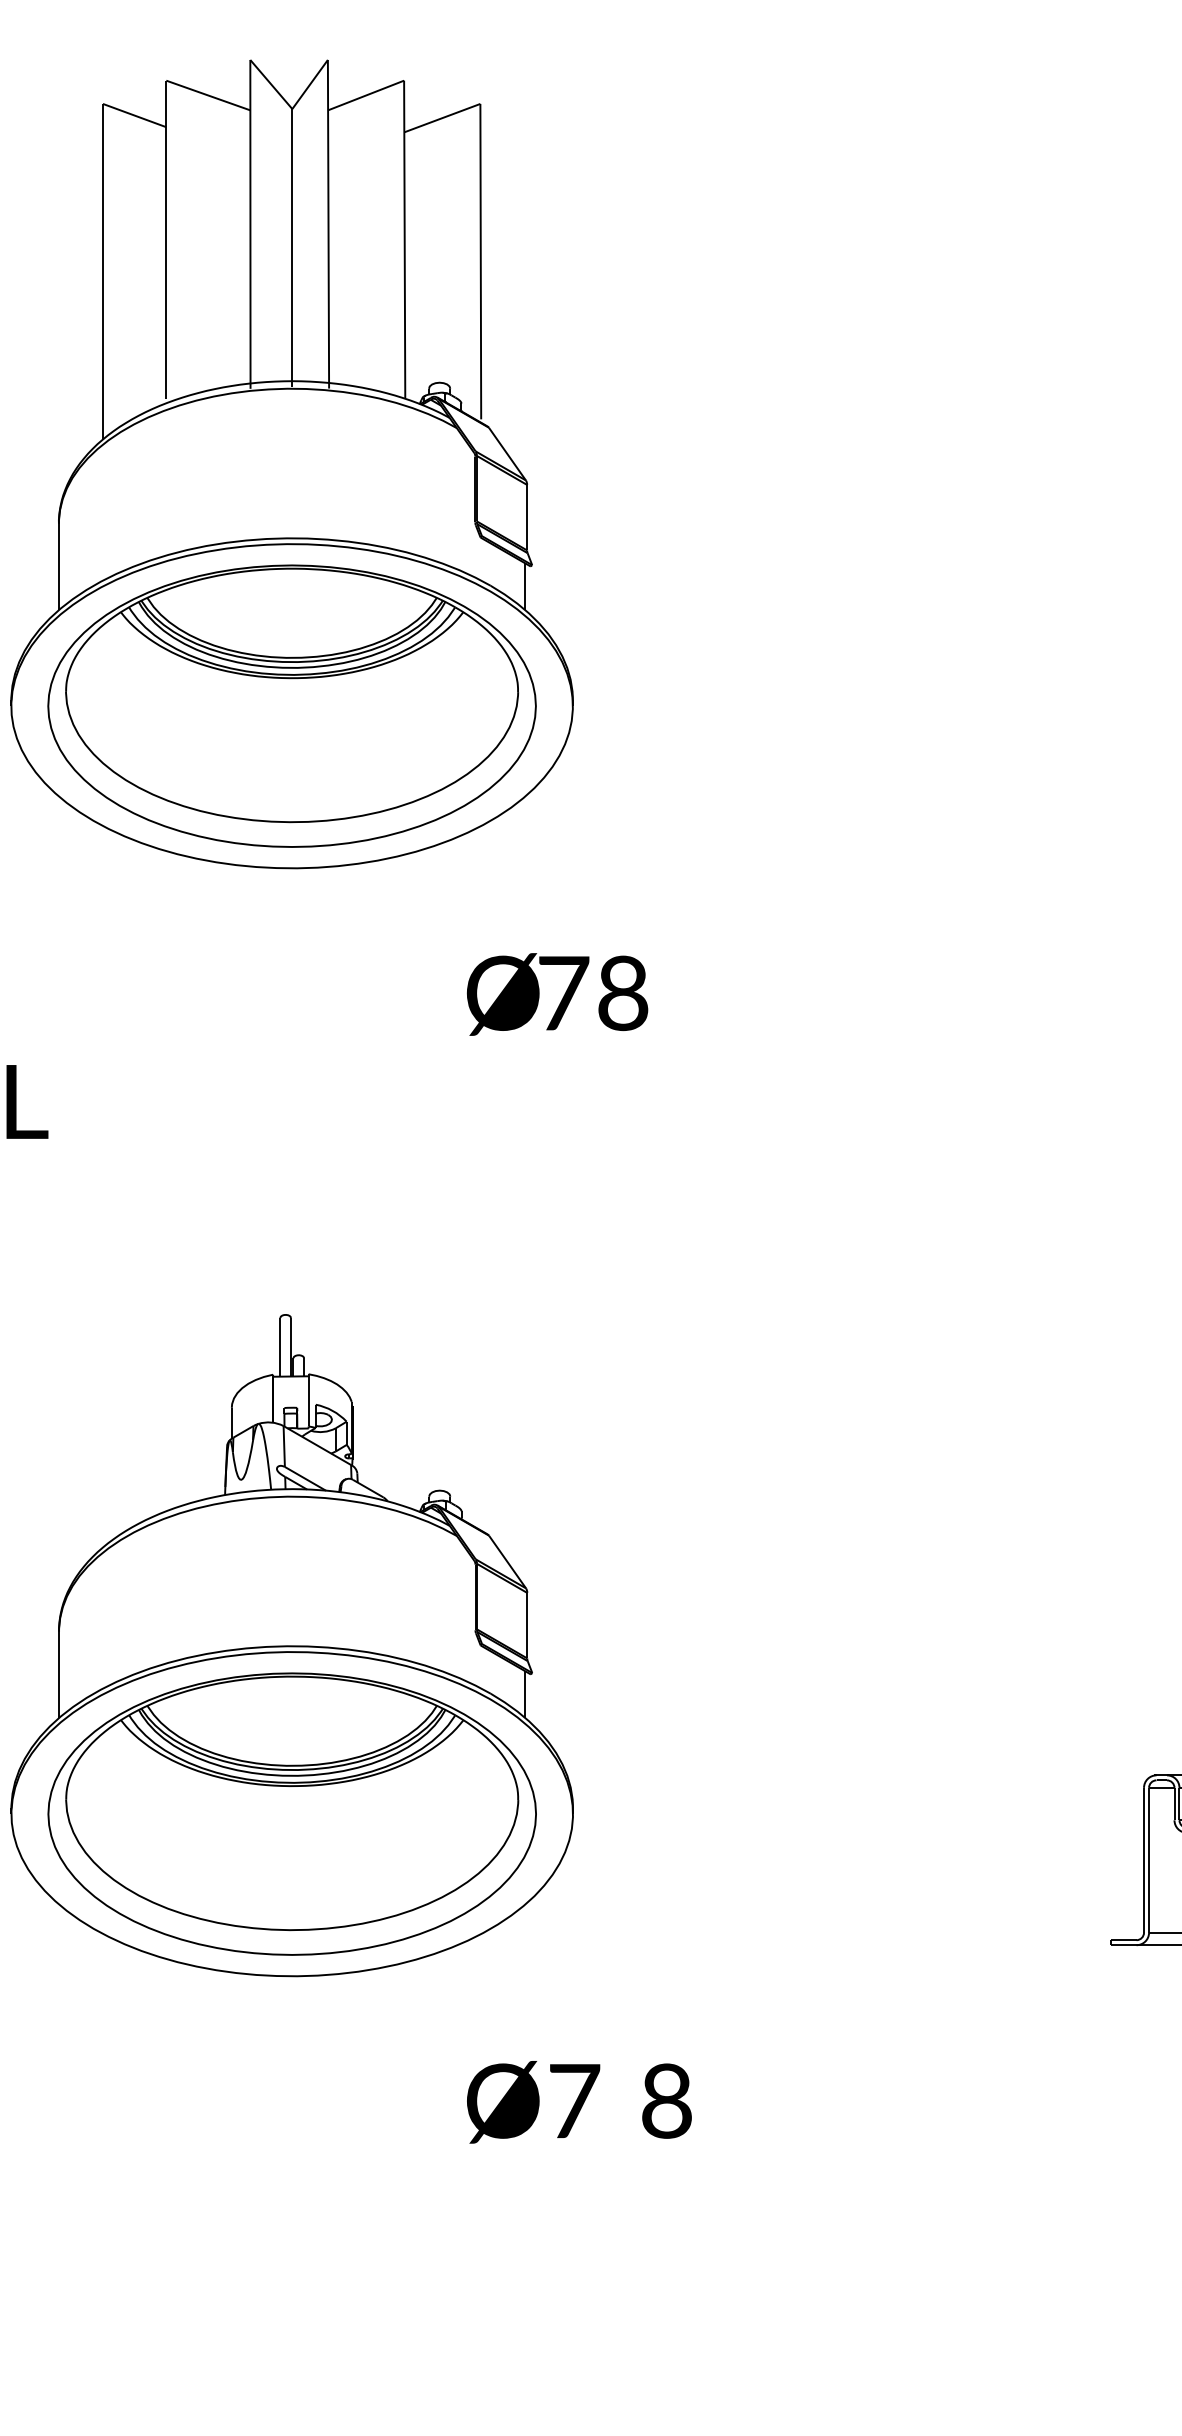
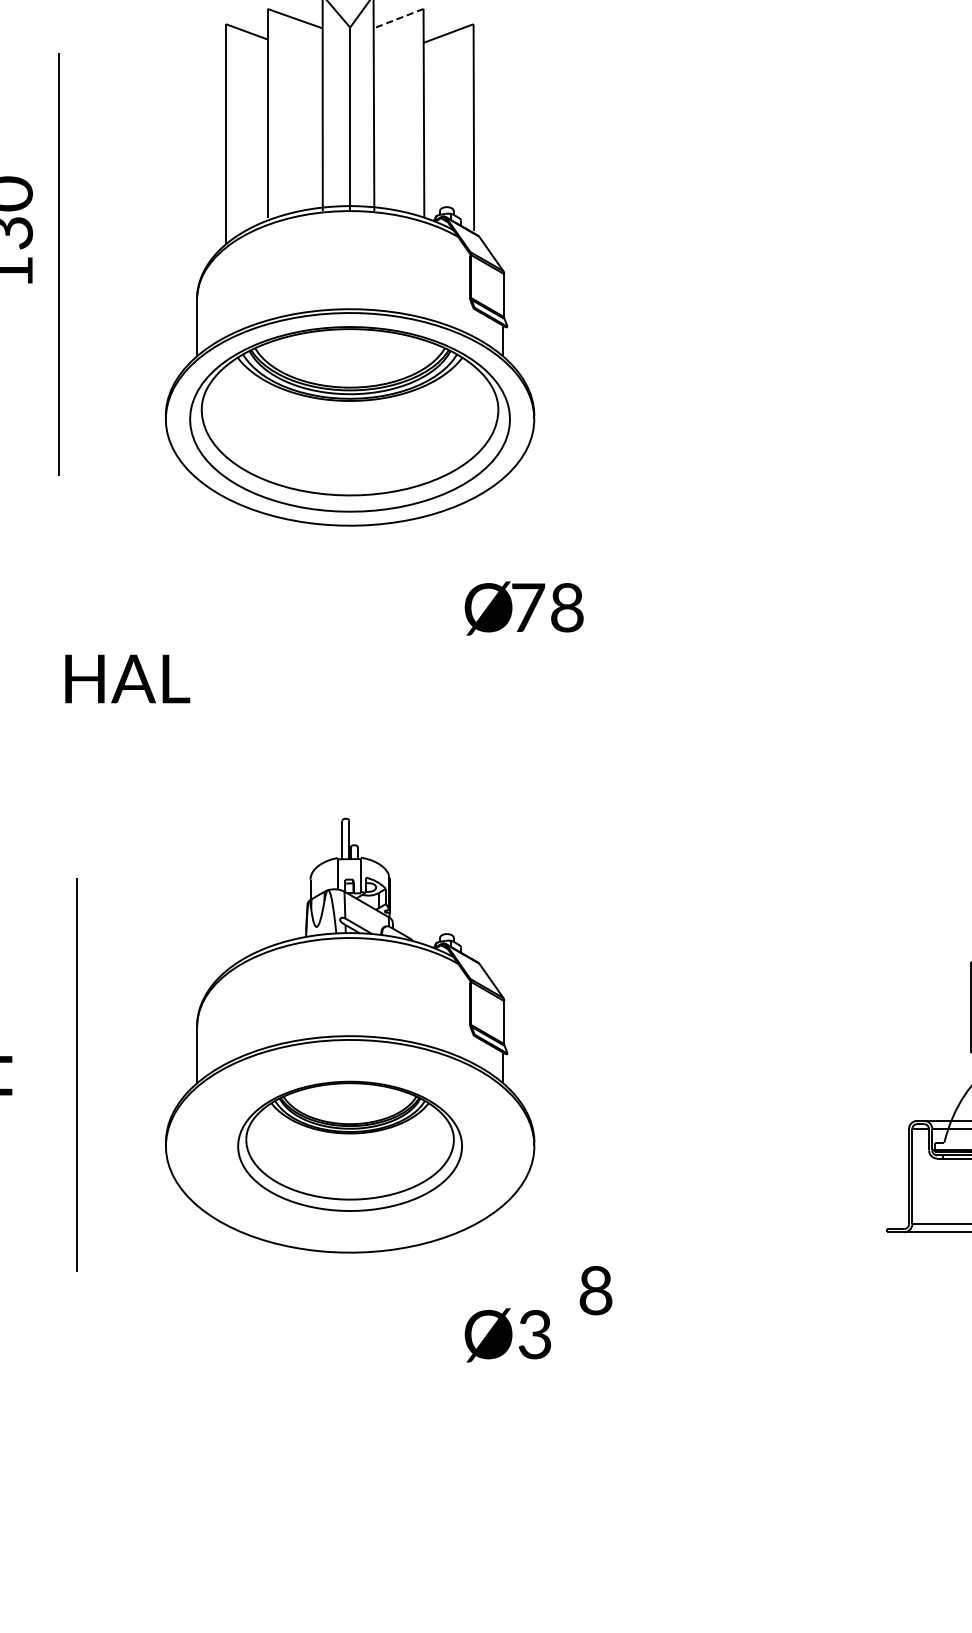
line: (365, 95) -> (398, 18), solid -> dashed
part: (291, 1814) -> (349, 1146), size x0.7
text: (574, 2100) -> (535, 1334), Ø7 -> Ø3
text: (666, 2100) -> (595, 1290), moved

